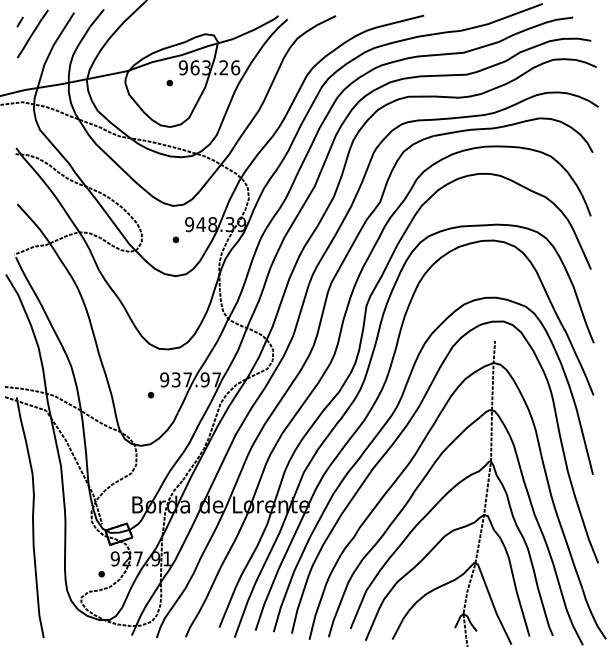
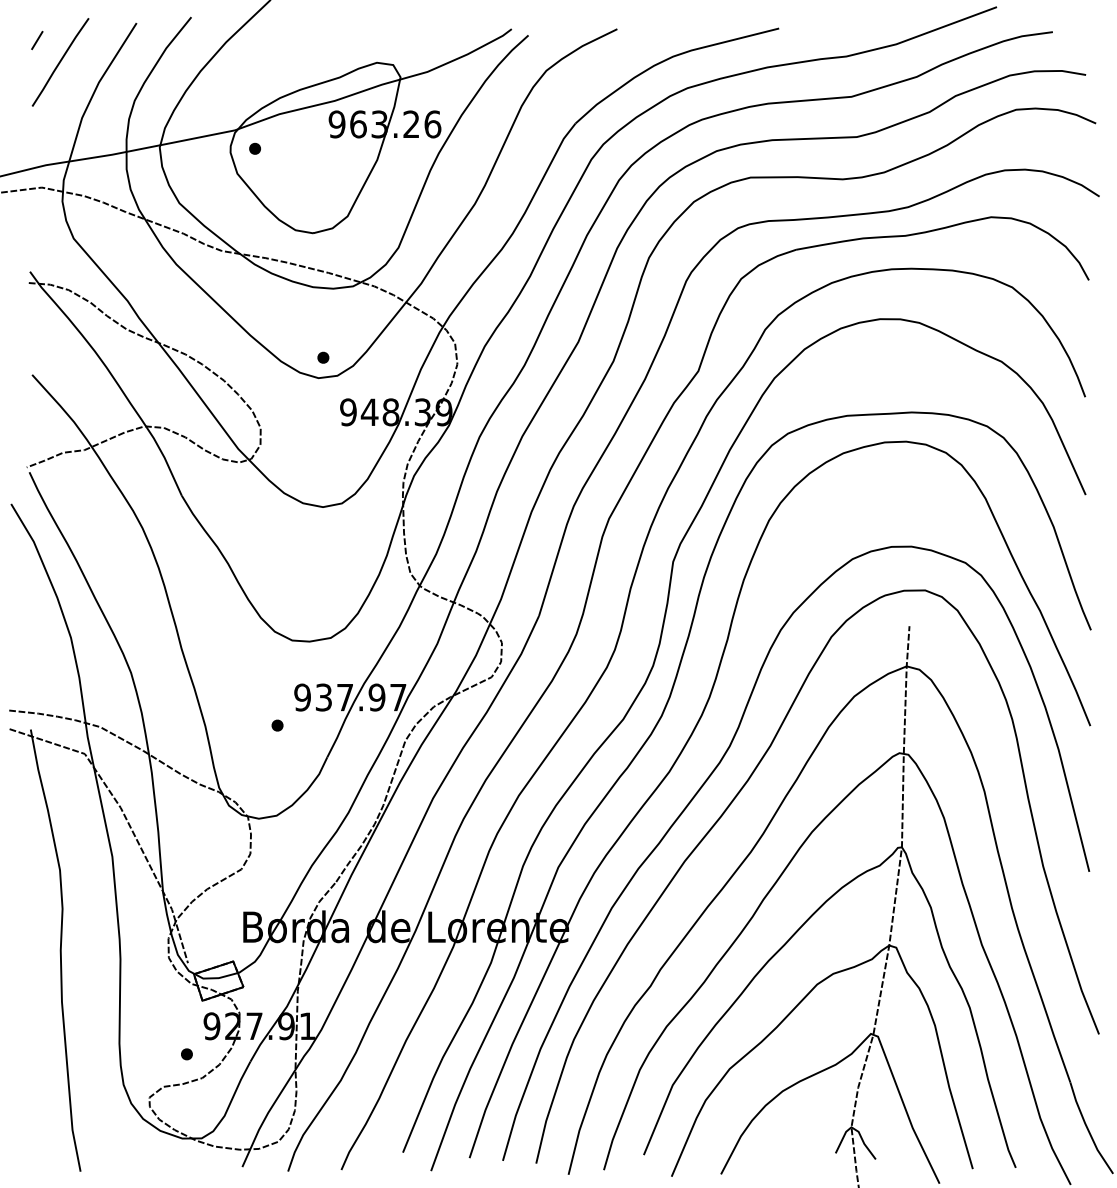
part: (169, 82) -> (254, 147), moved
part: (175, 239) -> (322, 357), moved

